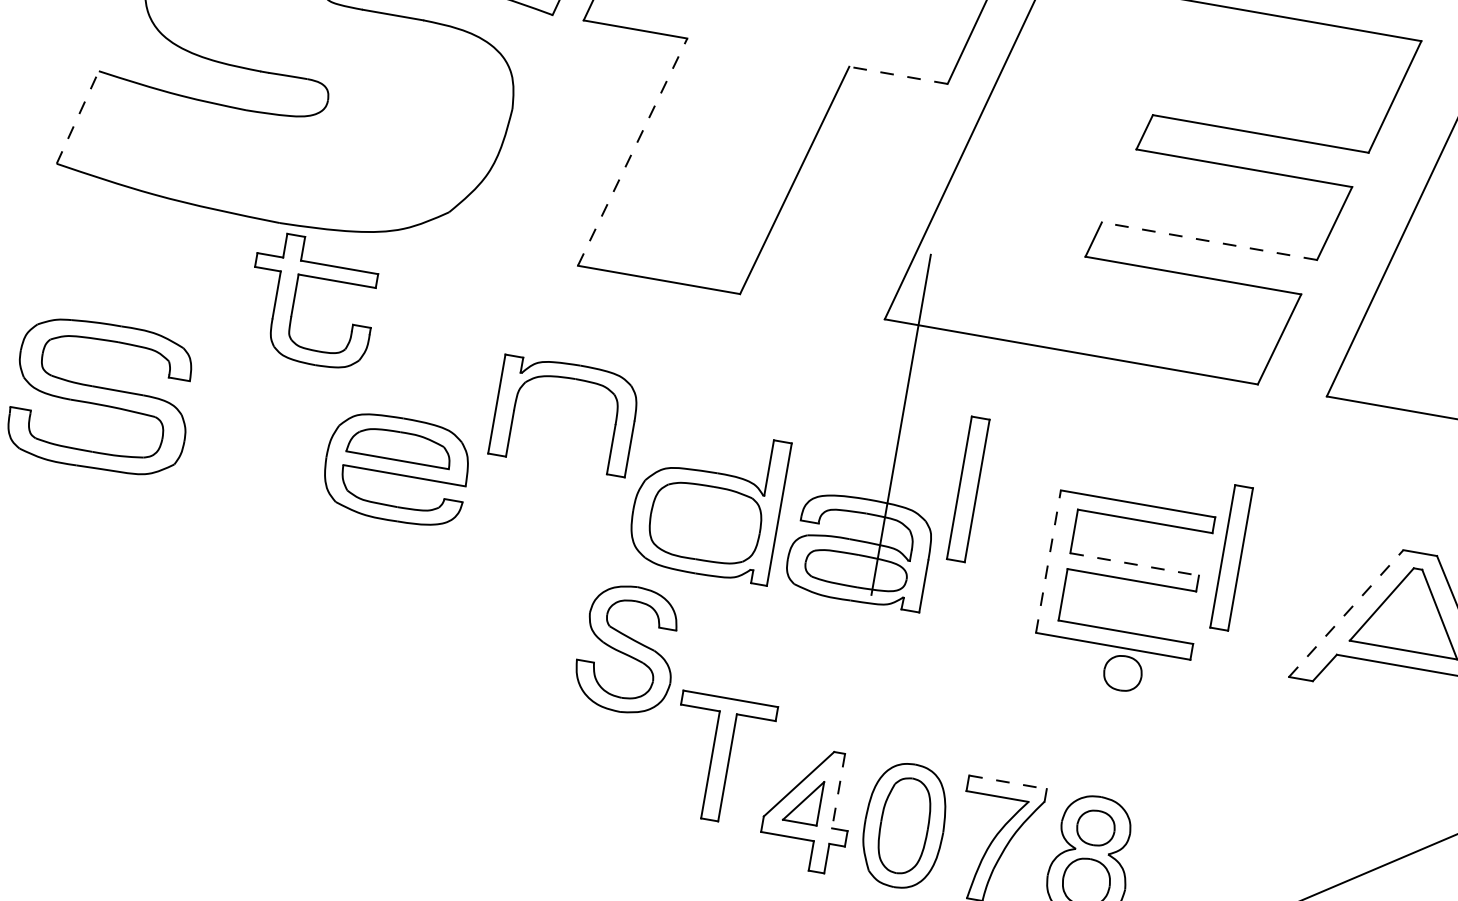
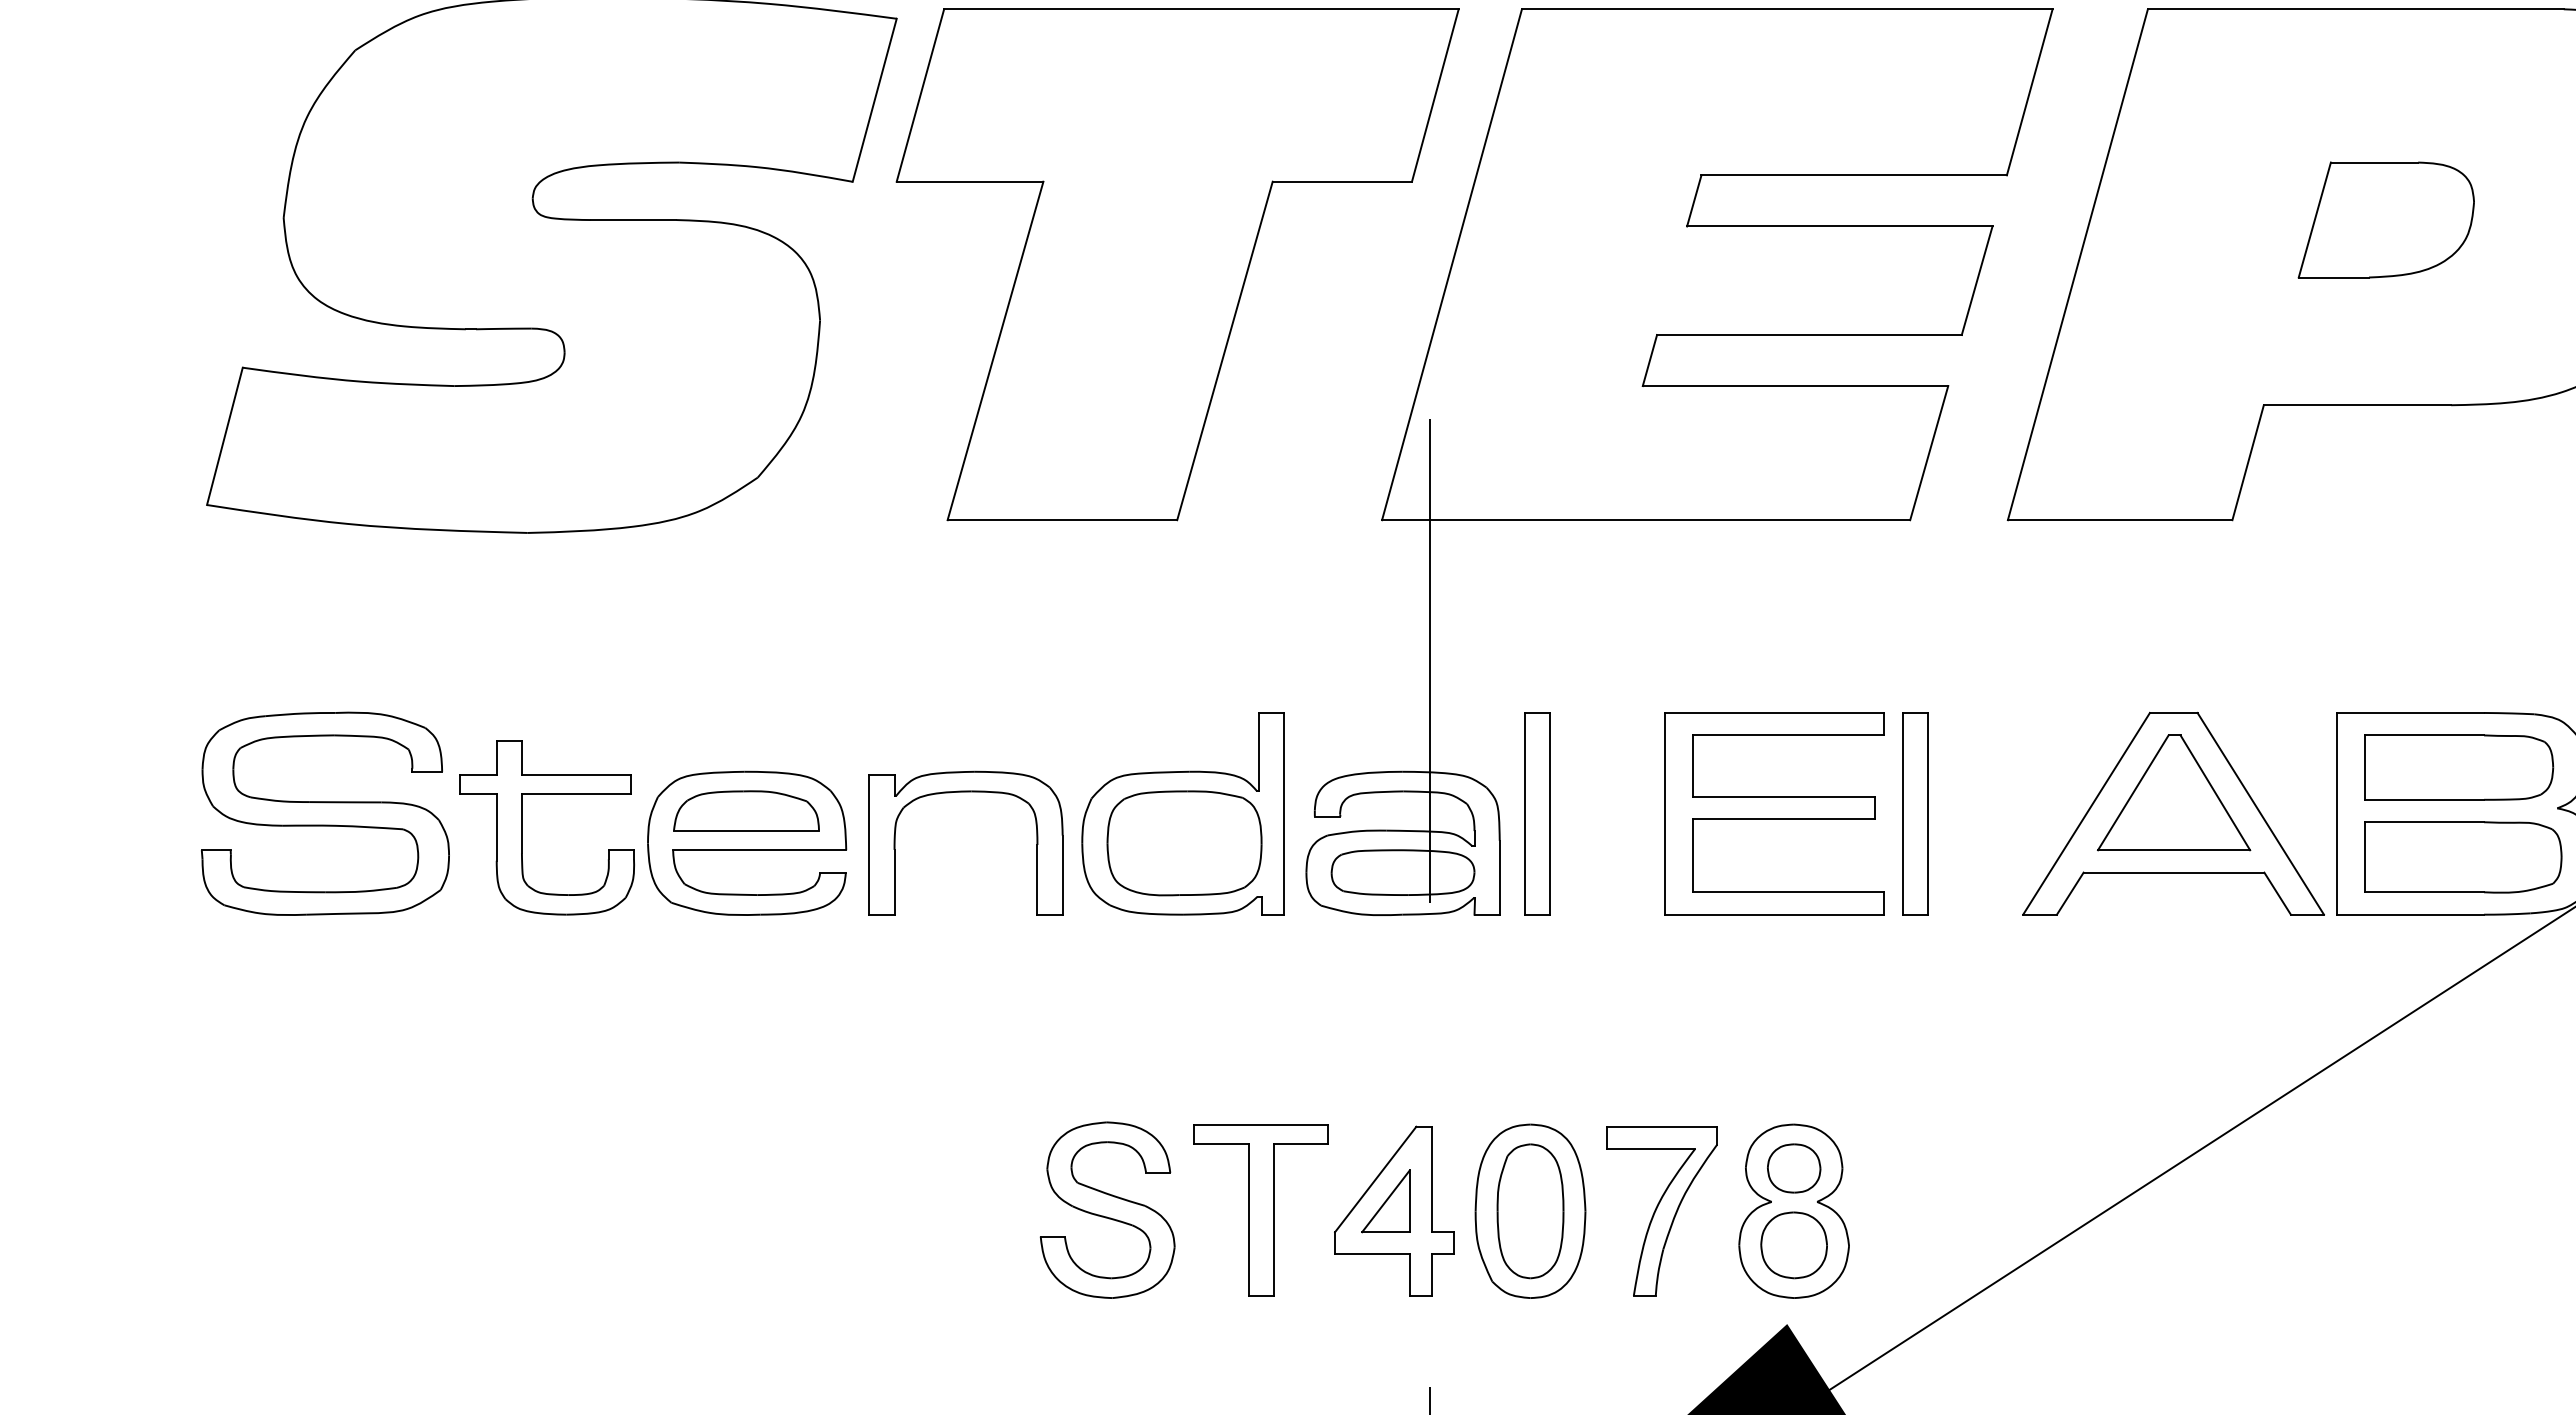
line: (898, 75) -> (1342, 181), dashed -> solid
line: (77, 117) -> (224, 436), dashed -> solid
line: (632, 151) -> (995, 350), dashed -> solid
line: (1208, 240) -> (1808, 334), dashed -> solid
part: (294, 298) -> (522, 827), moved
part: (571, 379) -> (965, 792), moved
part: (968, 489) -> (1537, 813), moved
part: (1231, 557) -> (1915, 813), moved
line: (1048, 561) -> (1665, 813), dashed -> solid
line: (1134, 564) -> (1784, 797), dashed -> solid
line: (1346, 613) -> (2086, 813), dashed -> solid
part: (627, 648) -> (1107, 1209), moved
part: (1123, 673) -> (1794, 949), removed
part: (719, 759) -> (1260, 1210), moved
line: (1008, 782) -> (1662, 1126), dashed -> solid
line: (838, 791) -> (1431, 1179), dashed -> solid

